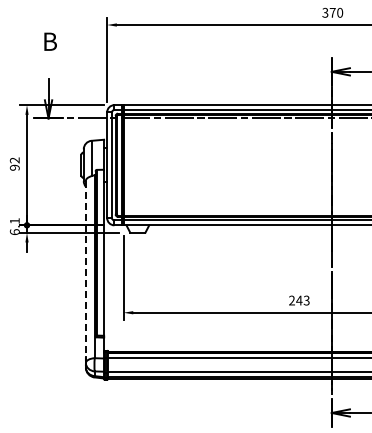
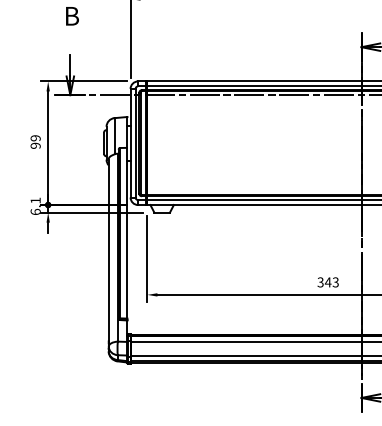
text: (14, 160) -> (35, 138), 92 -> 99
line: (85, 269) -> (108, 250), dashed -> solid
text: (291, 301) -> (320, 283), 243 -> 343

